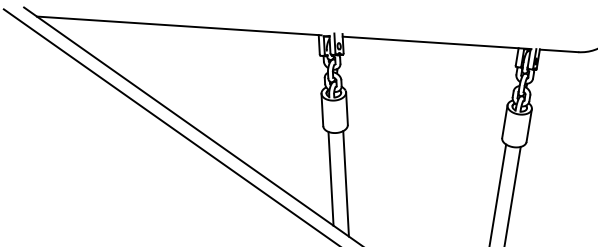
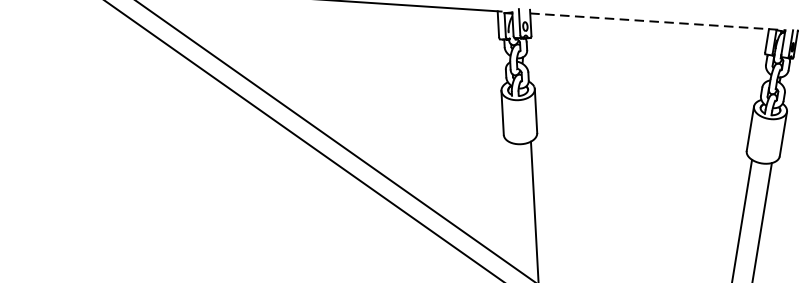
line: (437, 42) -> (658, 21), solid -> dashed
line: (330, 178) -> (513, 205), removed

